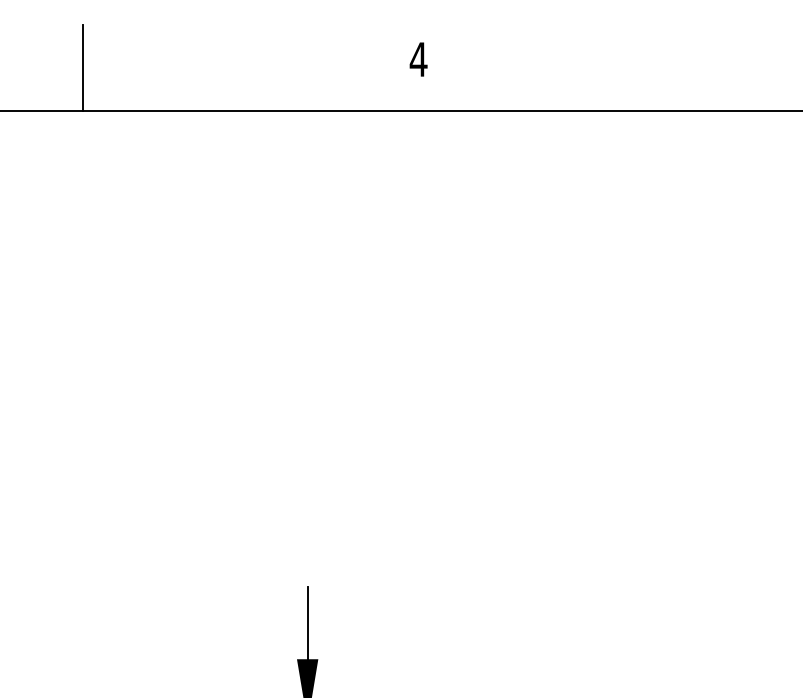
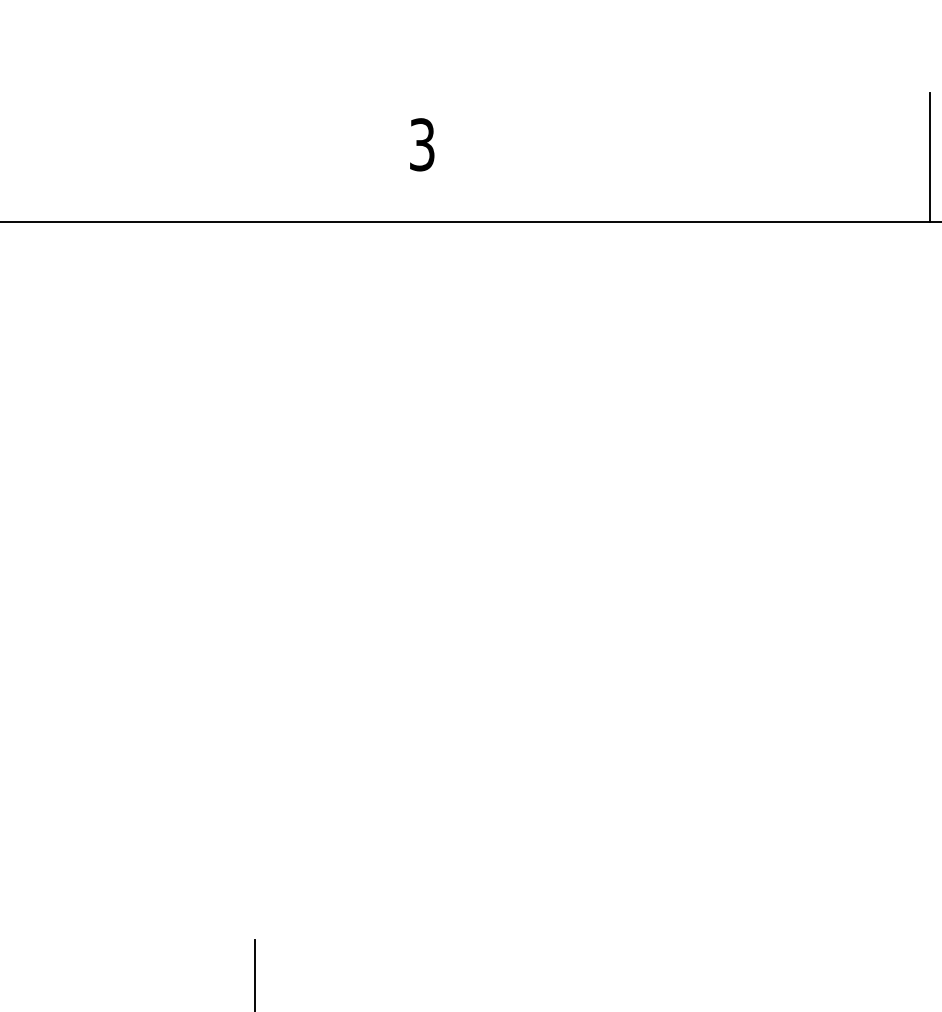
text: (418, 59) -> (421, 144), 4 -> 3
line: (754, 67) -> (929, 156), added

